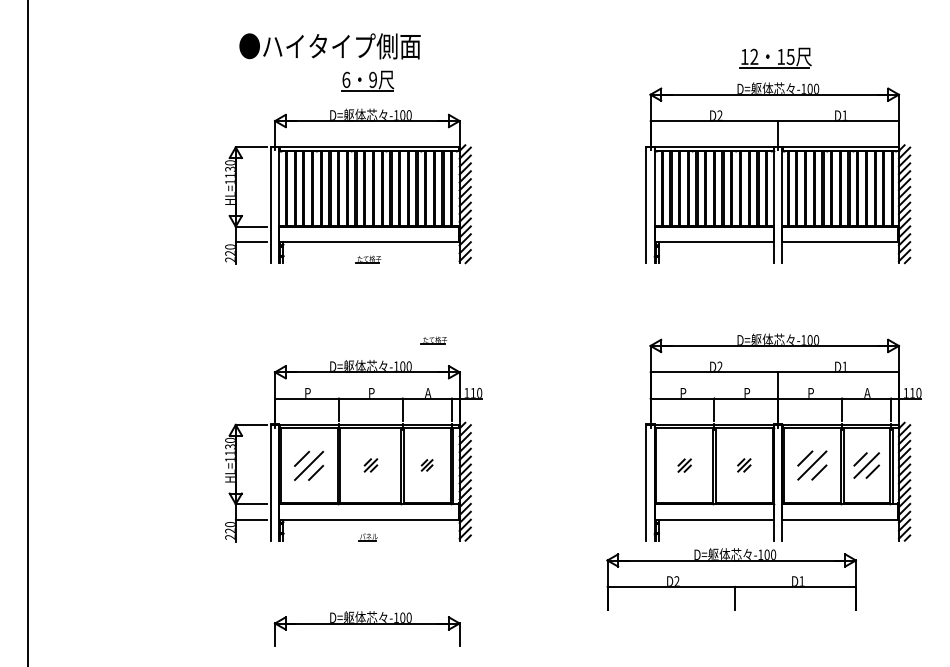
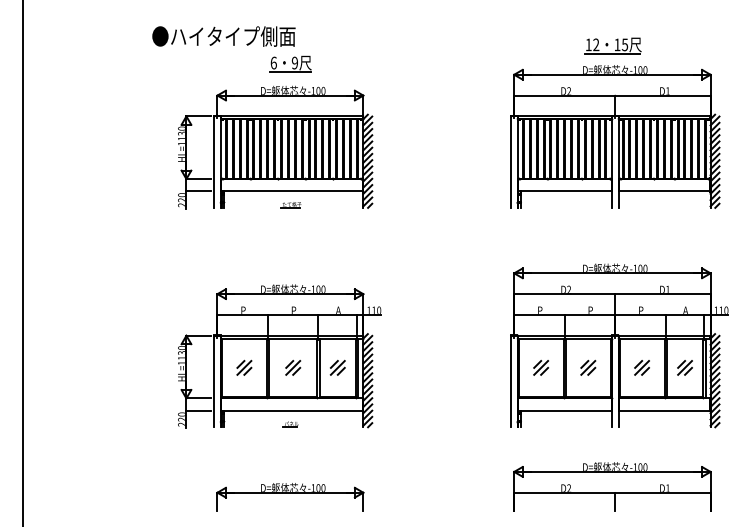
text: (329, 46) -> (223, 36), moved
part: (433, 341) -> (342, 269), removed
part: (309, 465) -> (244, 367), size x0.62
part: (371, 465) -> (293, 367), size x1.43
part: (426, 465) -> (337, 367), size x1.67
part: (685, 465) -> (541, 367), size x1.43
part: (744, 465) -> (588, 367), size x1.43
part: (811, 465) -> (641, 367), size x0.62
part: (865, 465) -> (684, 367), size x0.71
part: (731, 578) -> (612, 486), moved

